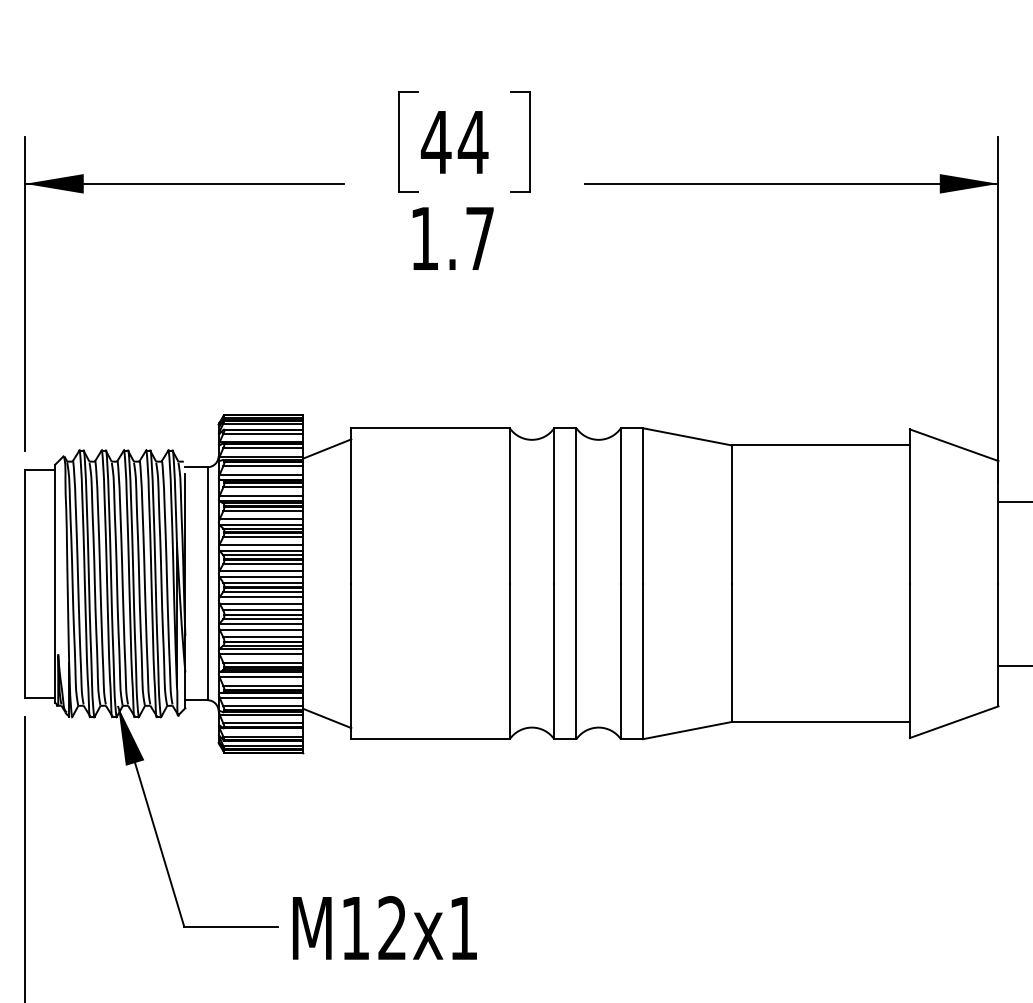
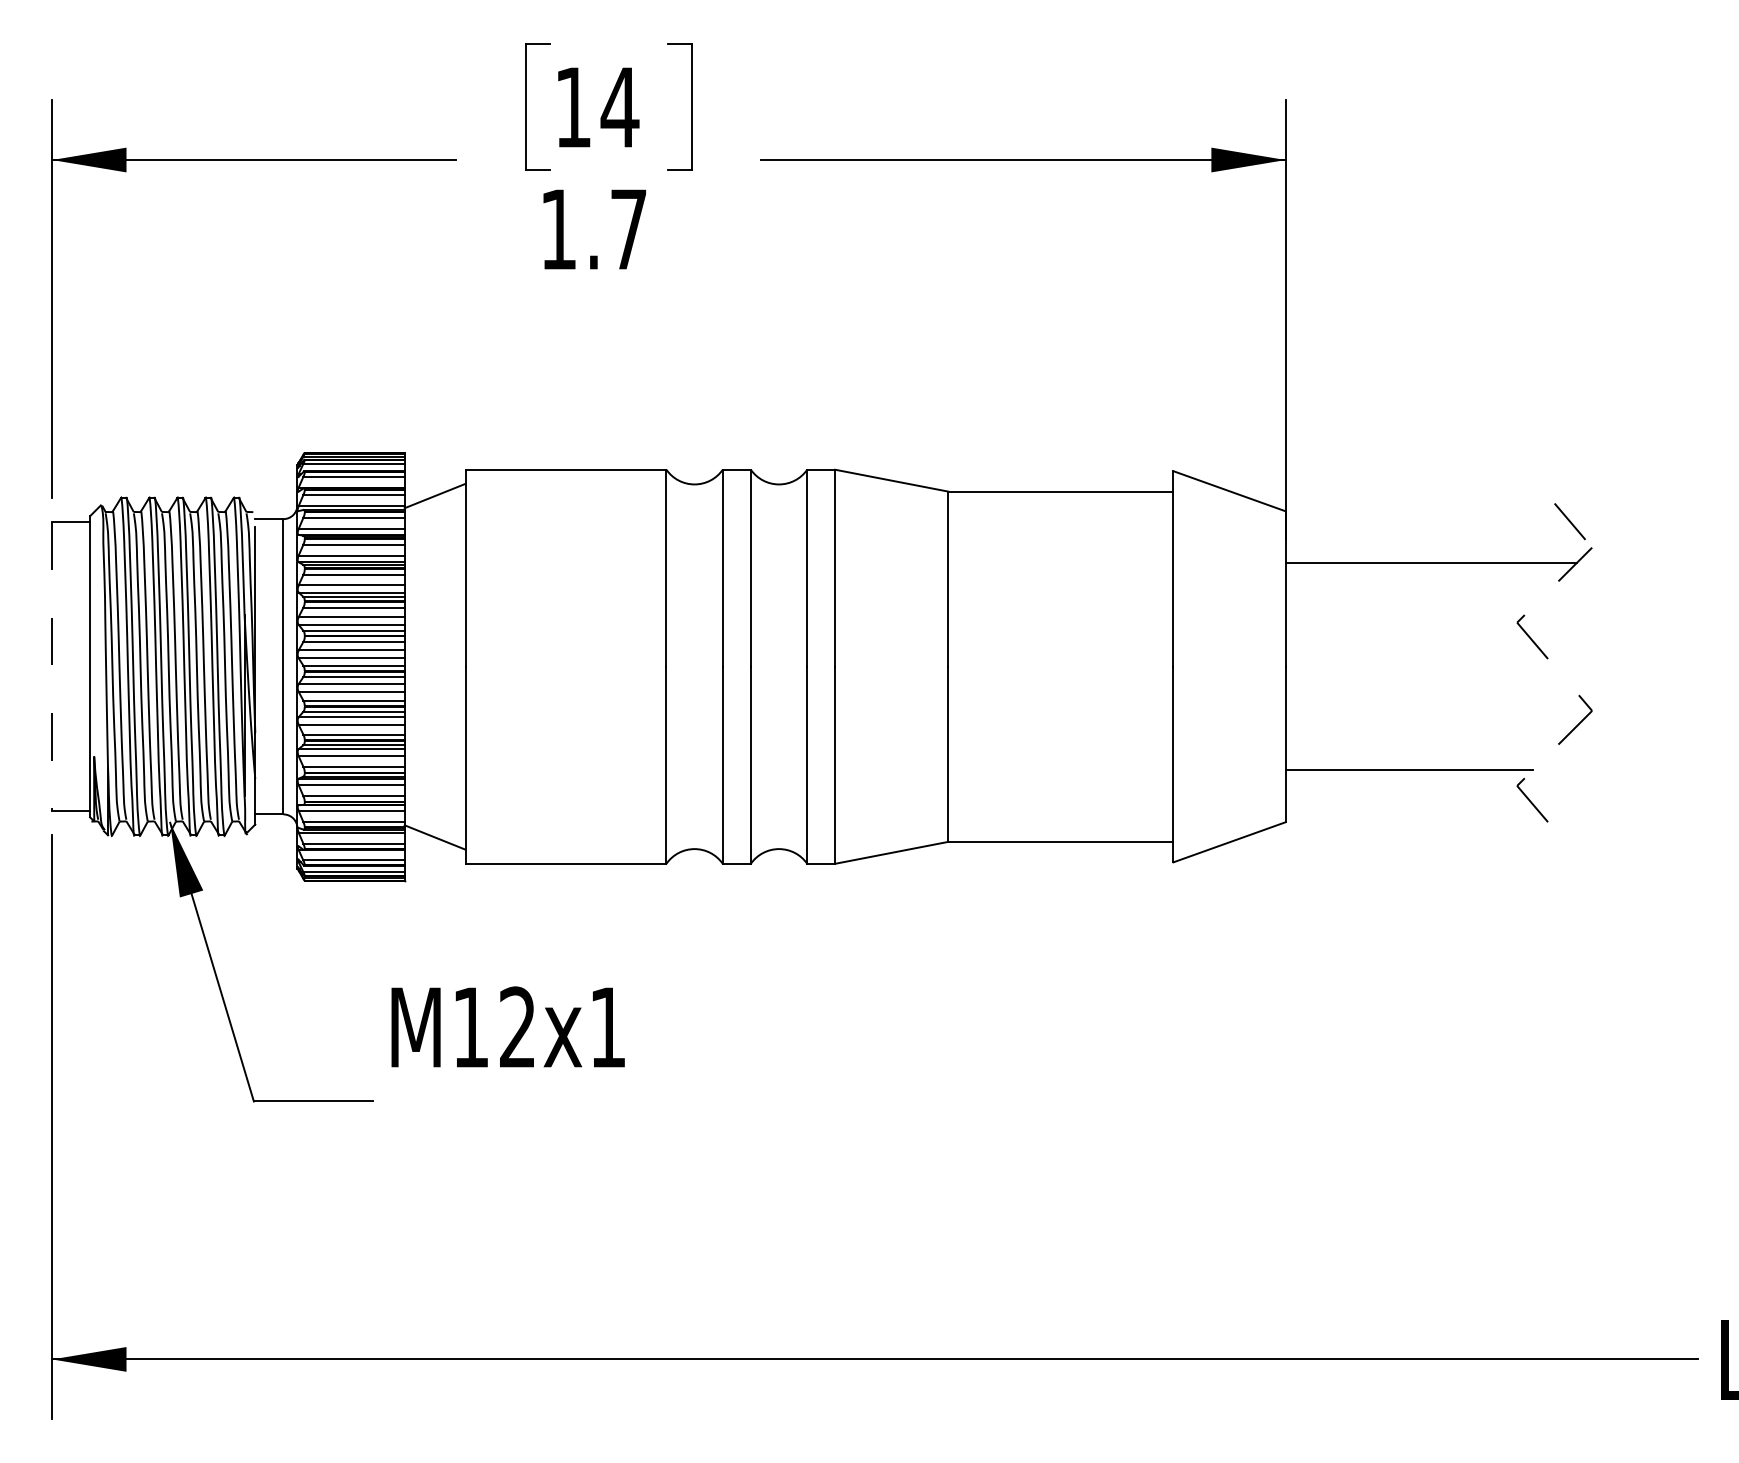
text: (435, 142) -> (572, 107), 44 -> 14
line: (25, 583) -> (52, 666), solid -> dashed
text: (384, 927) -> (507, 1026), moved

